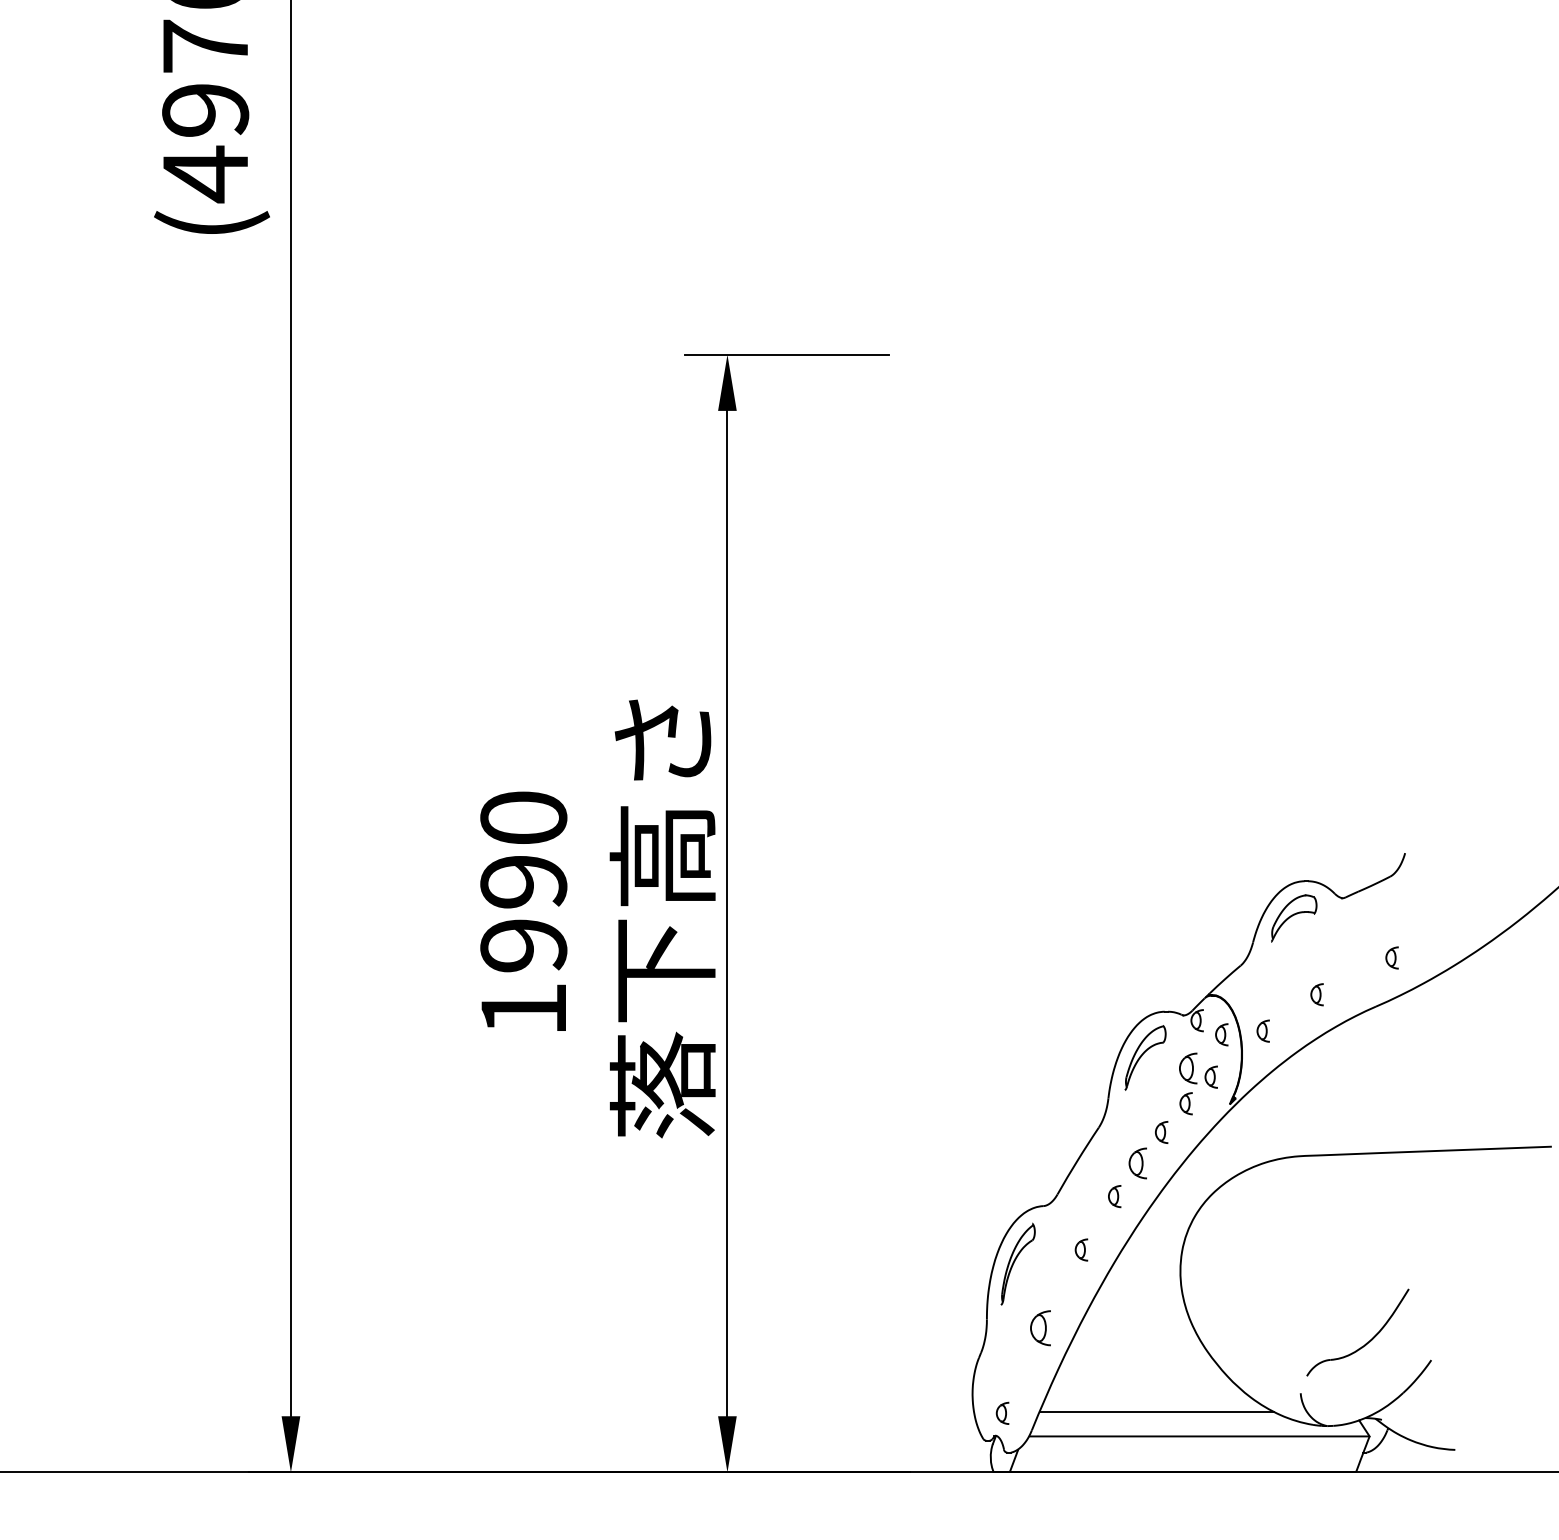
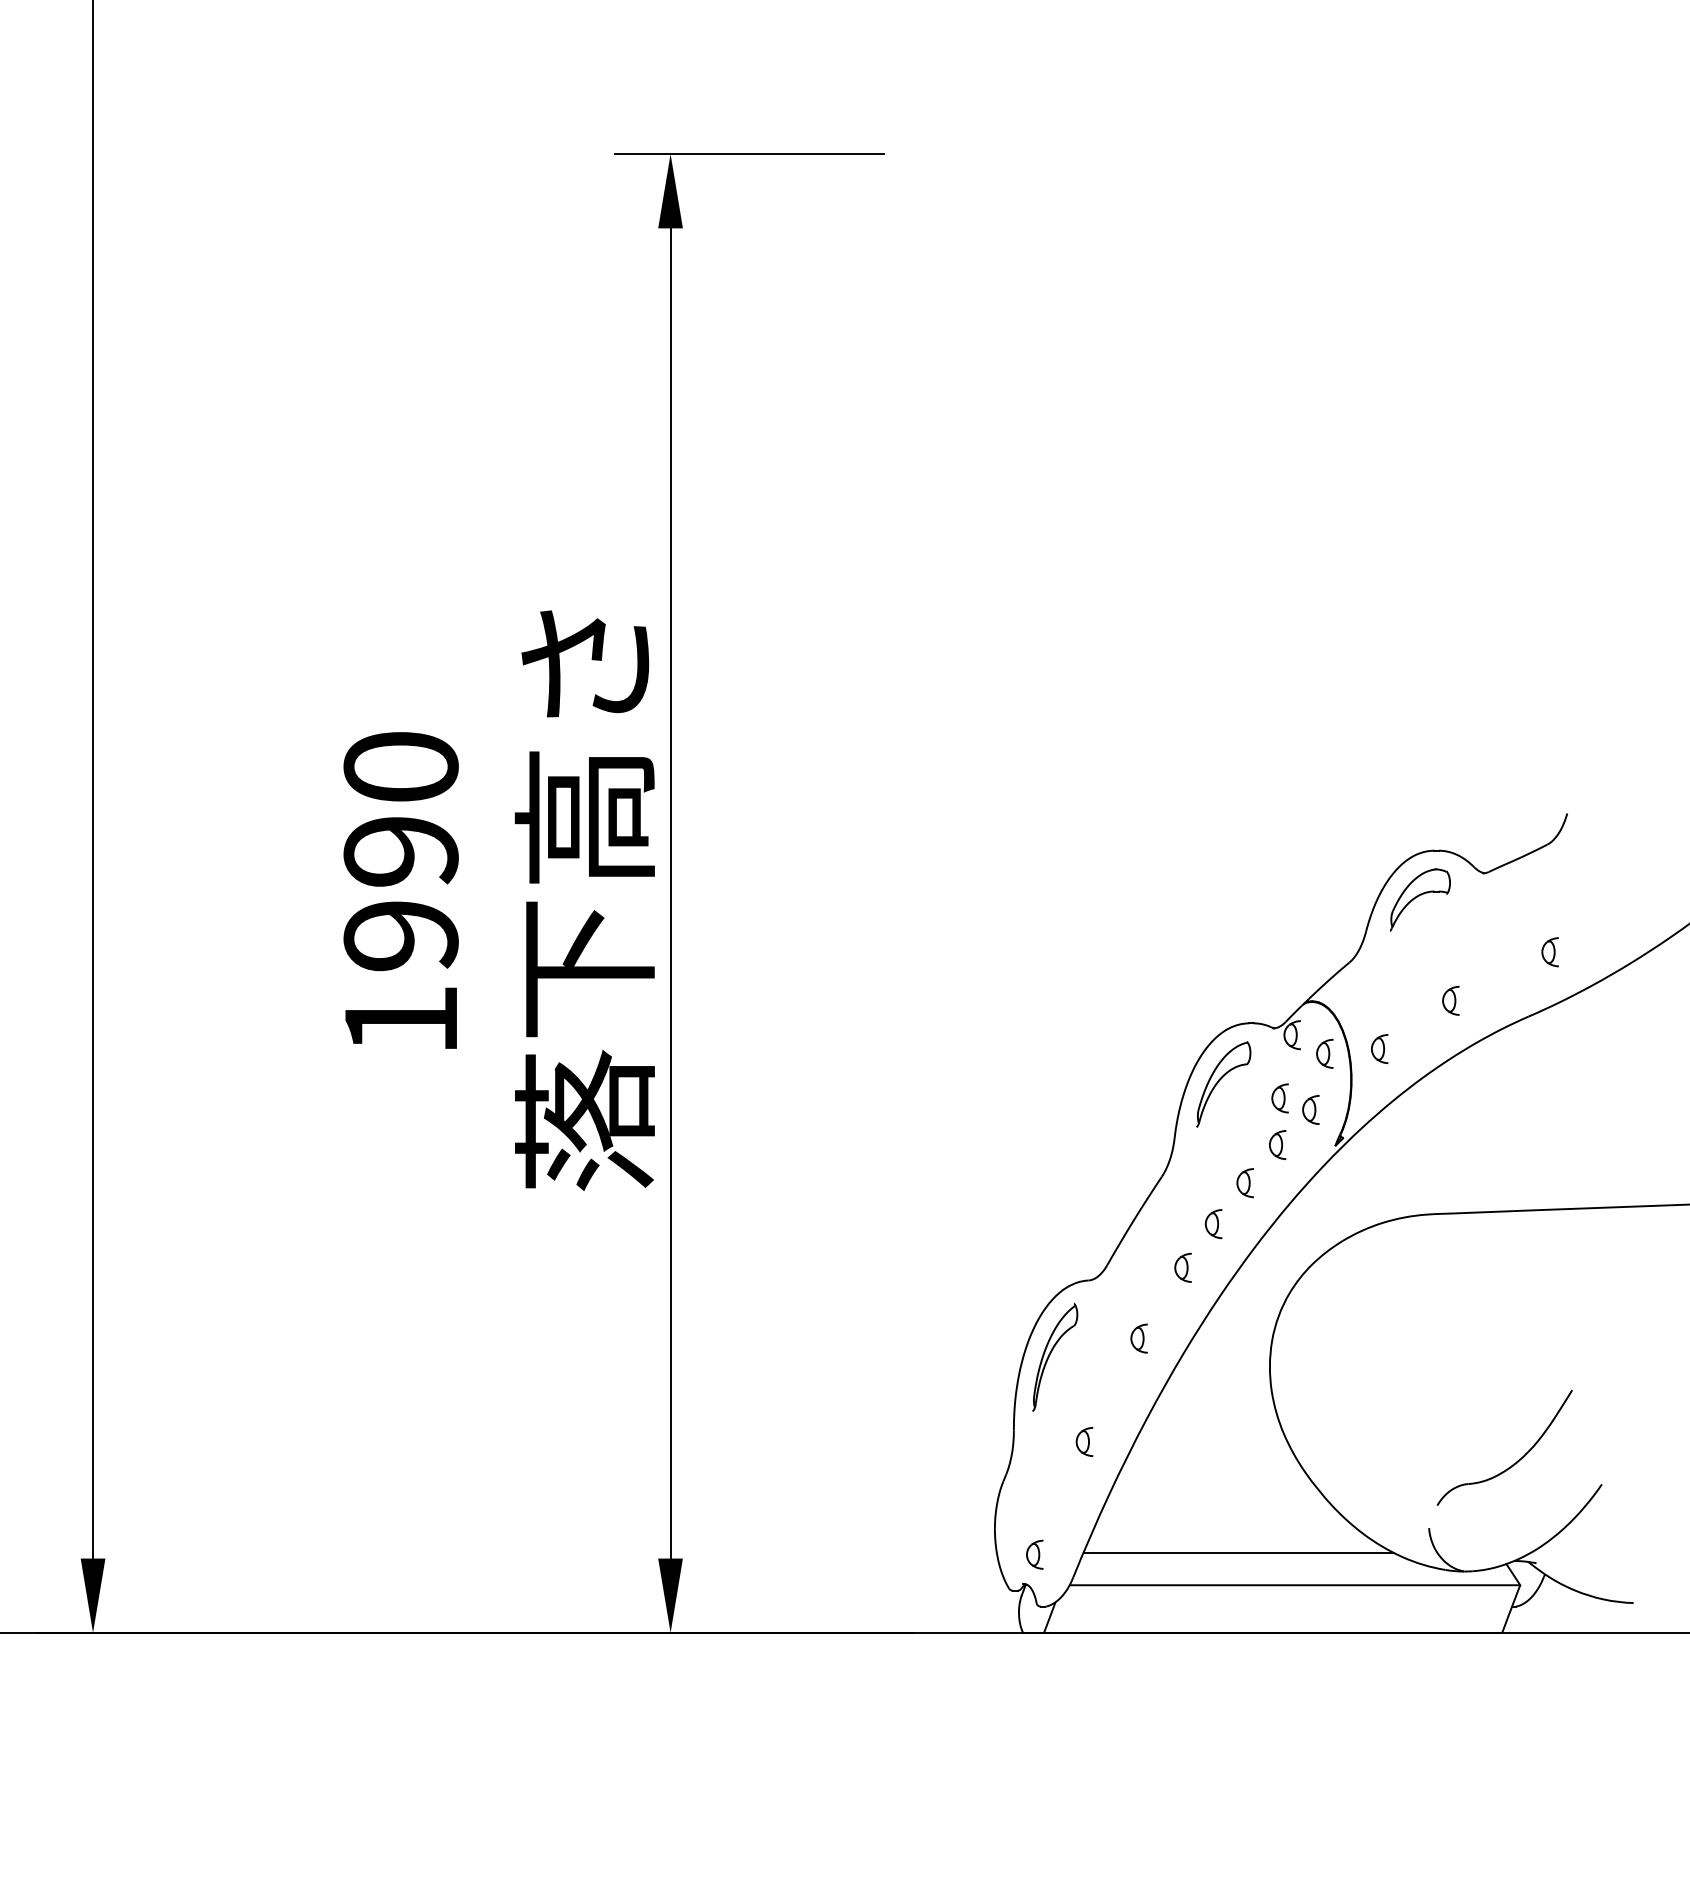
part: (1187, 1068) -> (1279, 1098), size x0.71
part: (1137, 1163) -> (1213, 1224), size x0.71
part: (1039, 1327) -> (1083, 1441), size x0.62

